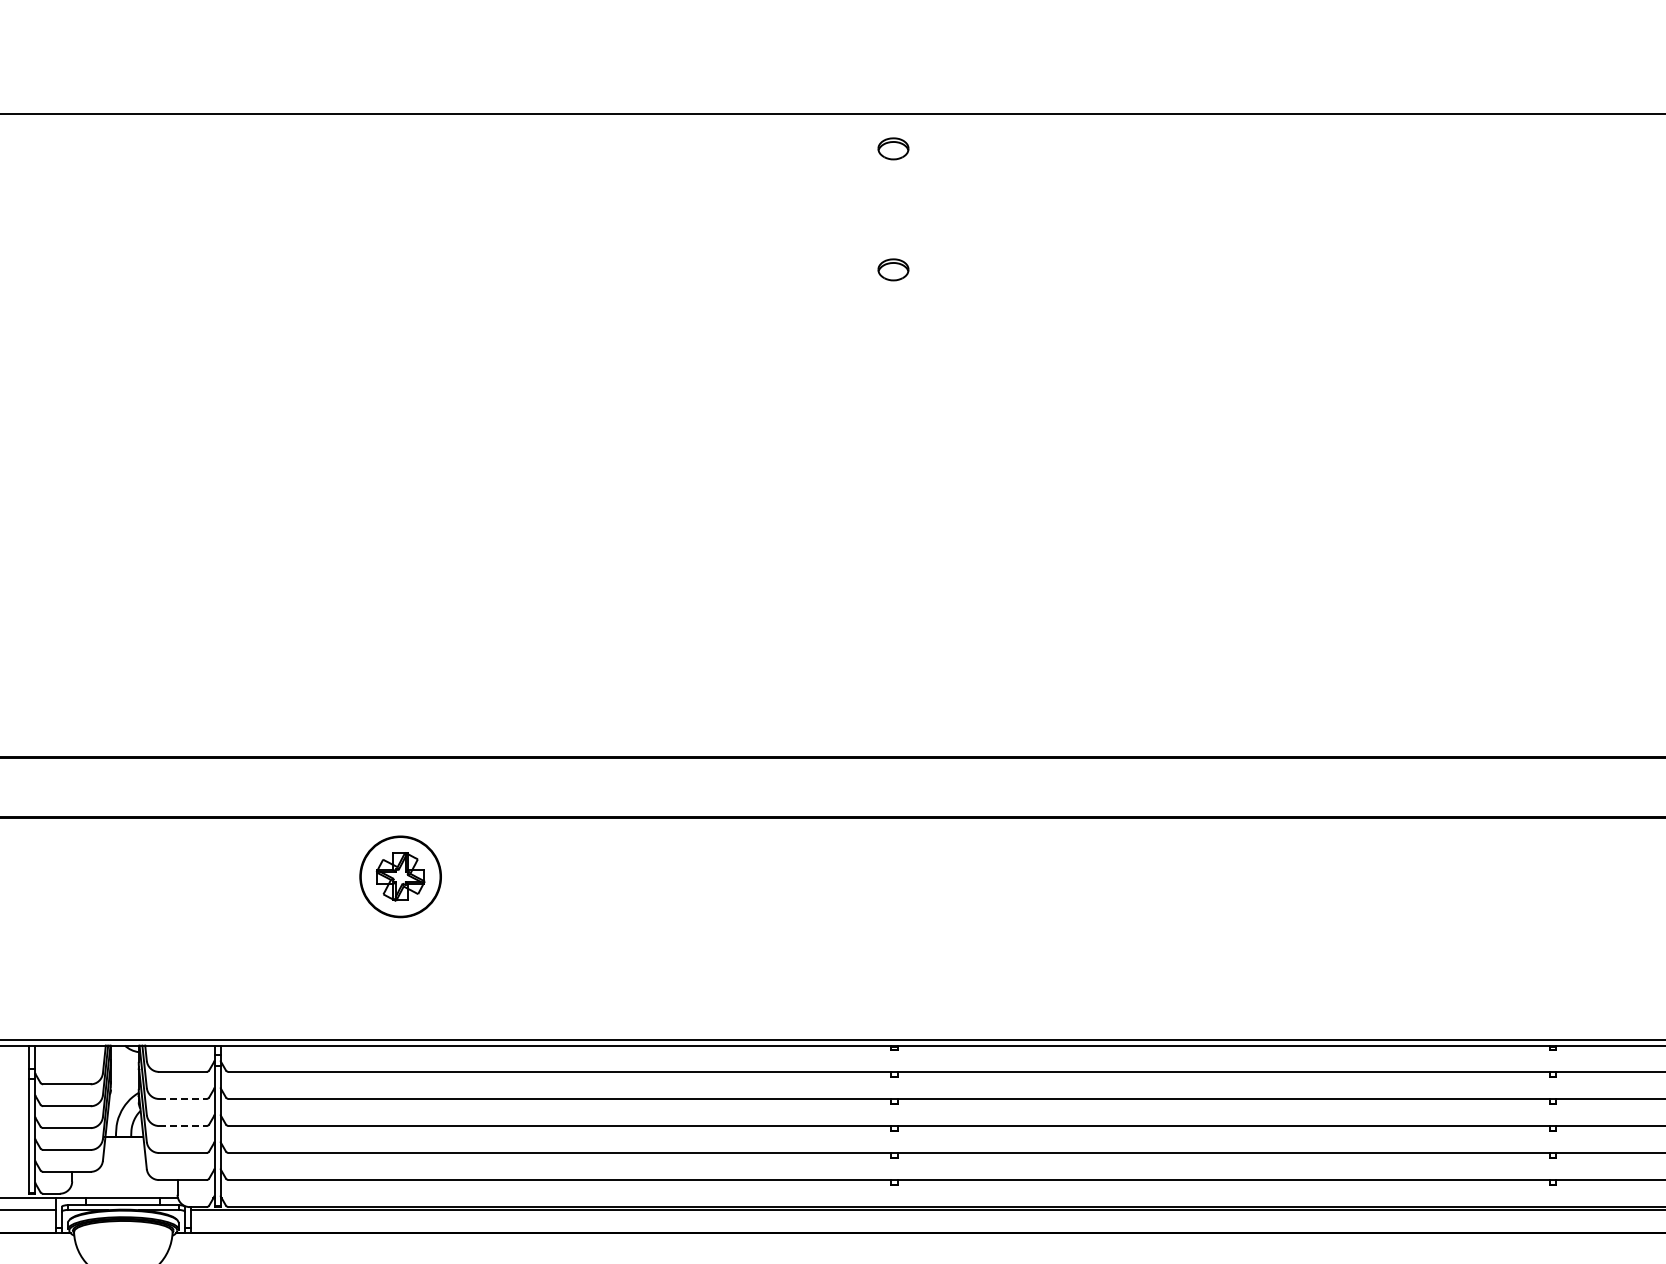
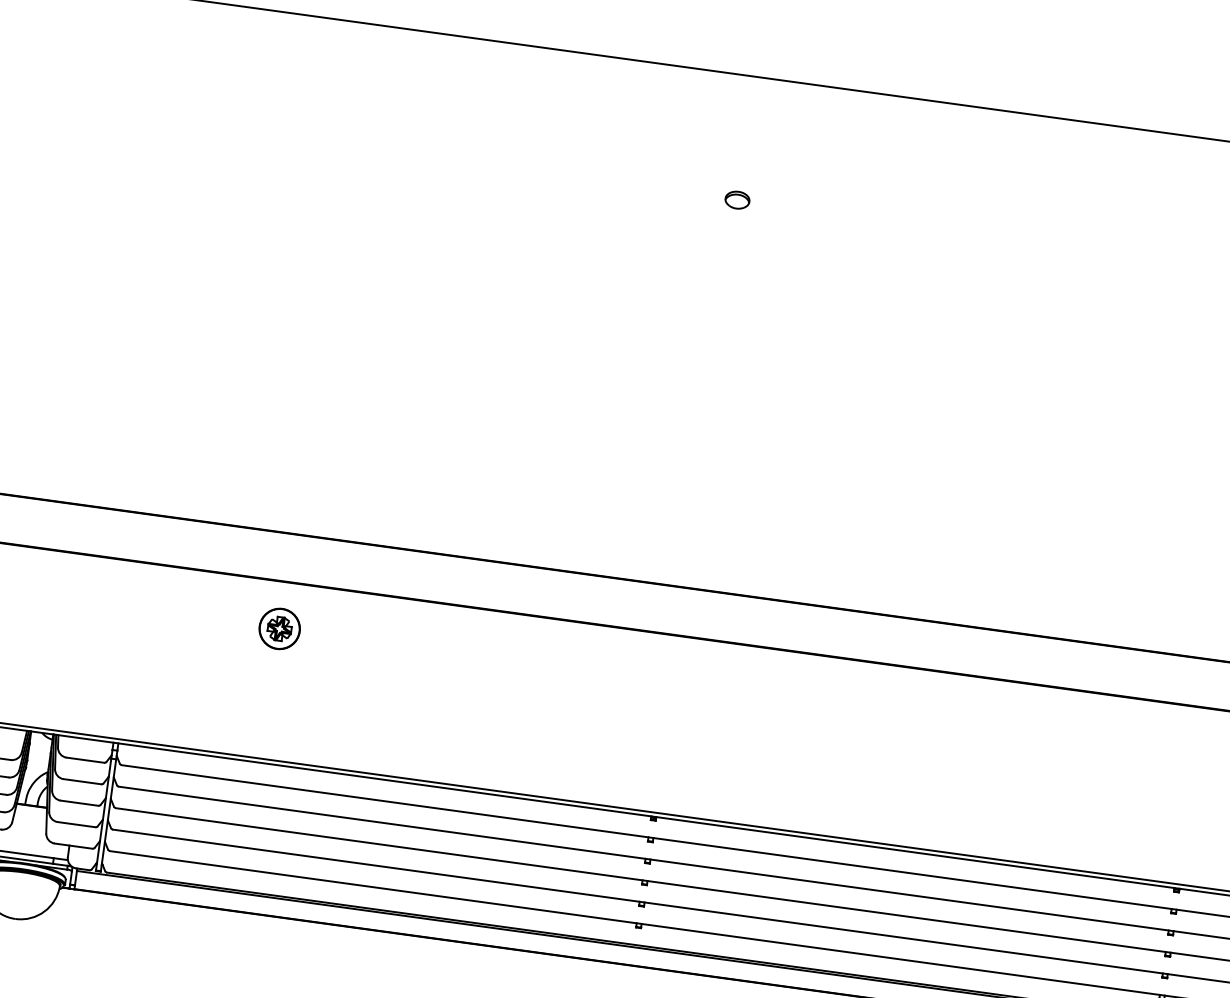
part: (893, 148) -> (750, 103), removed
part: (400, 876) -> (279, 628), size x0.62
line: (182, 1098) -> (82, 781), dashed -> solid
line: (182, 1126) -> (79, 803), dashed -> solid

